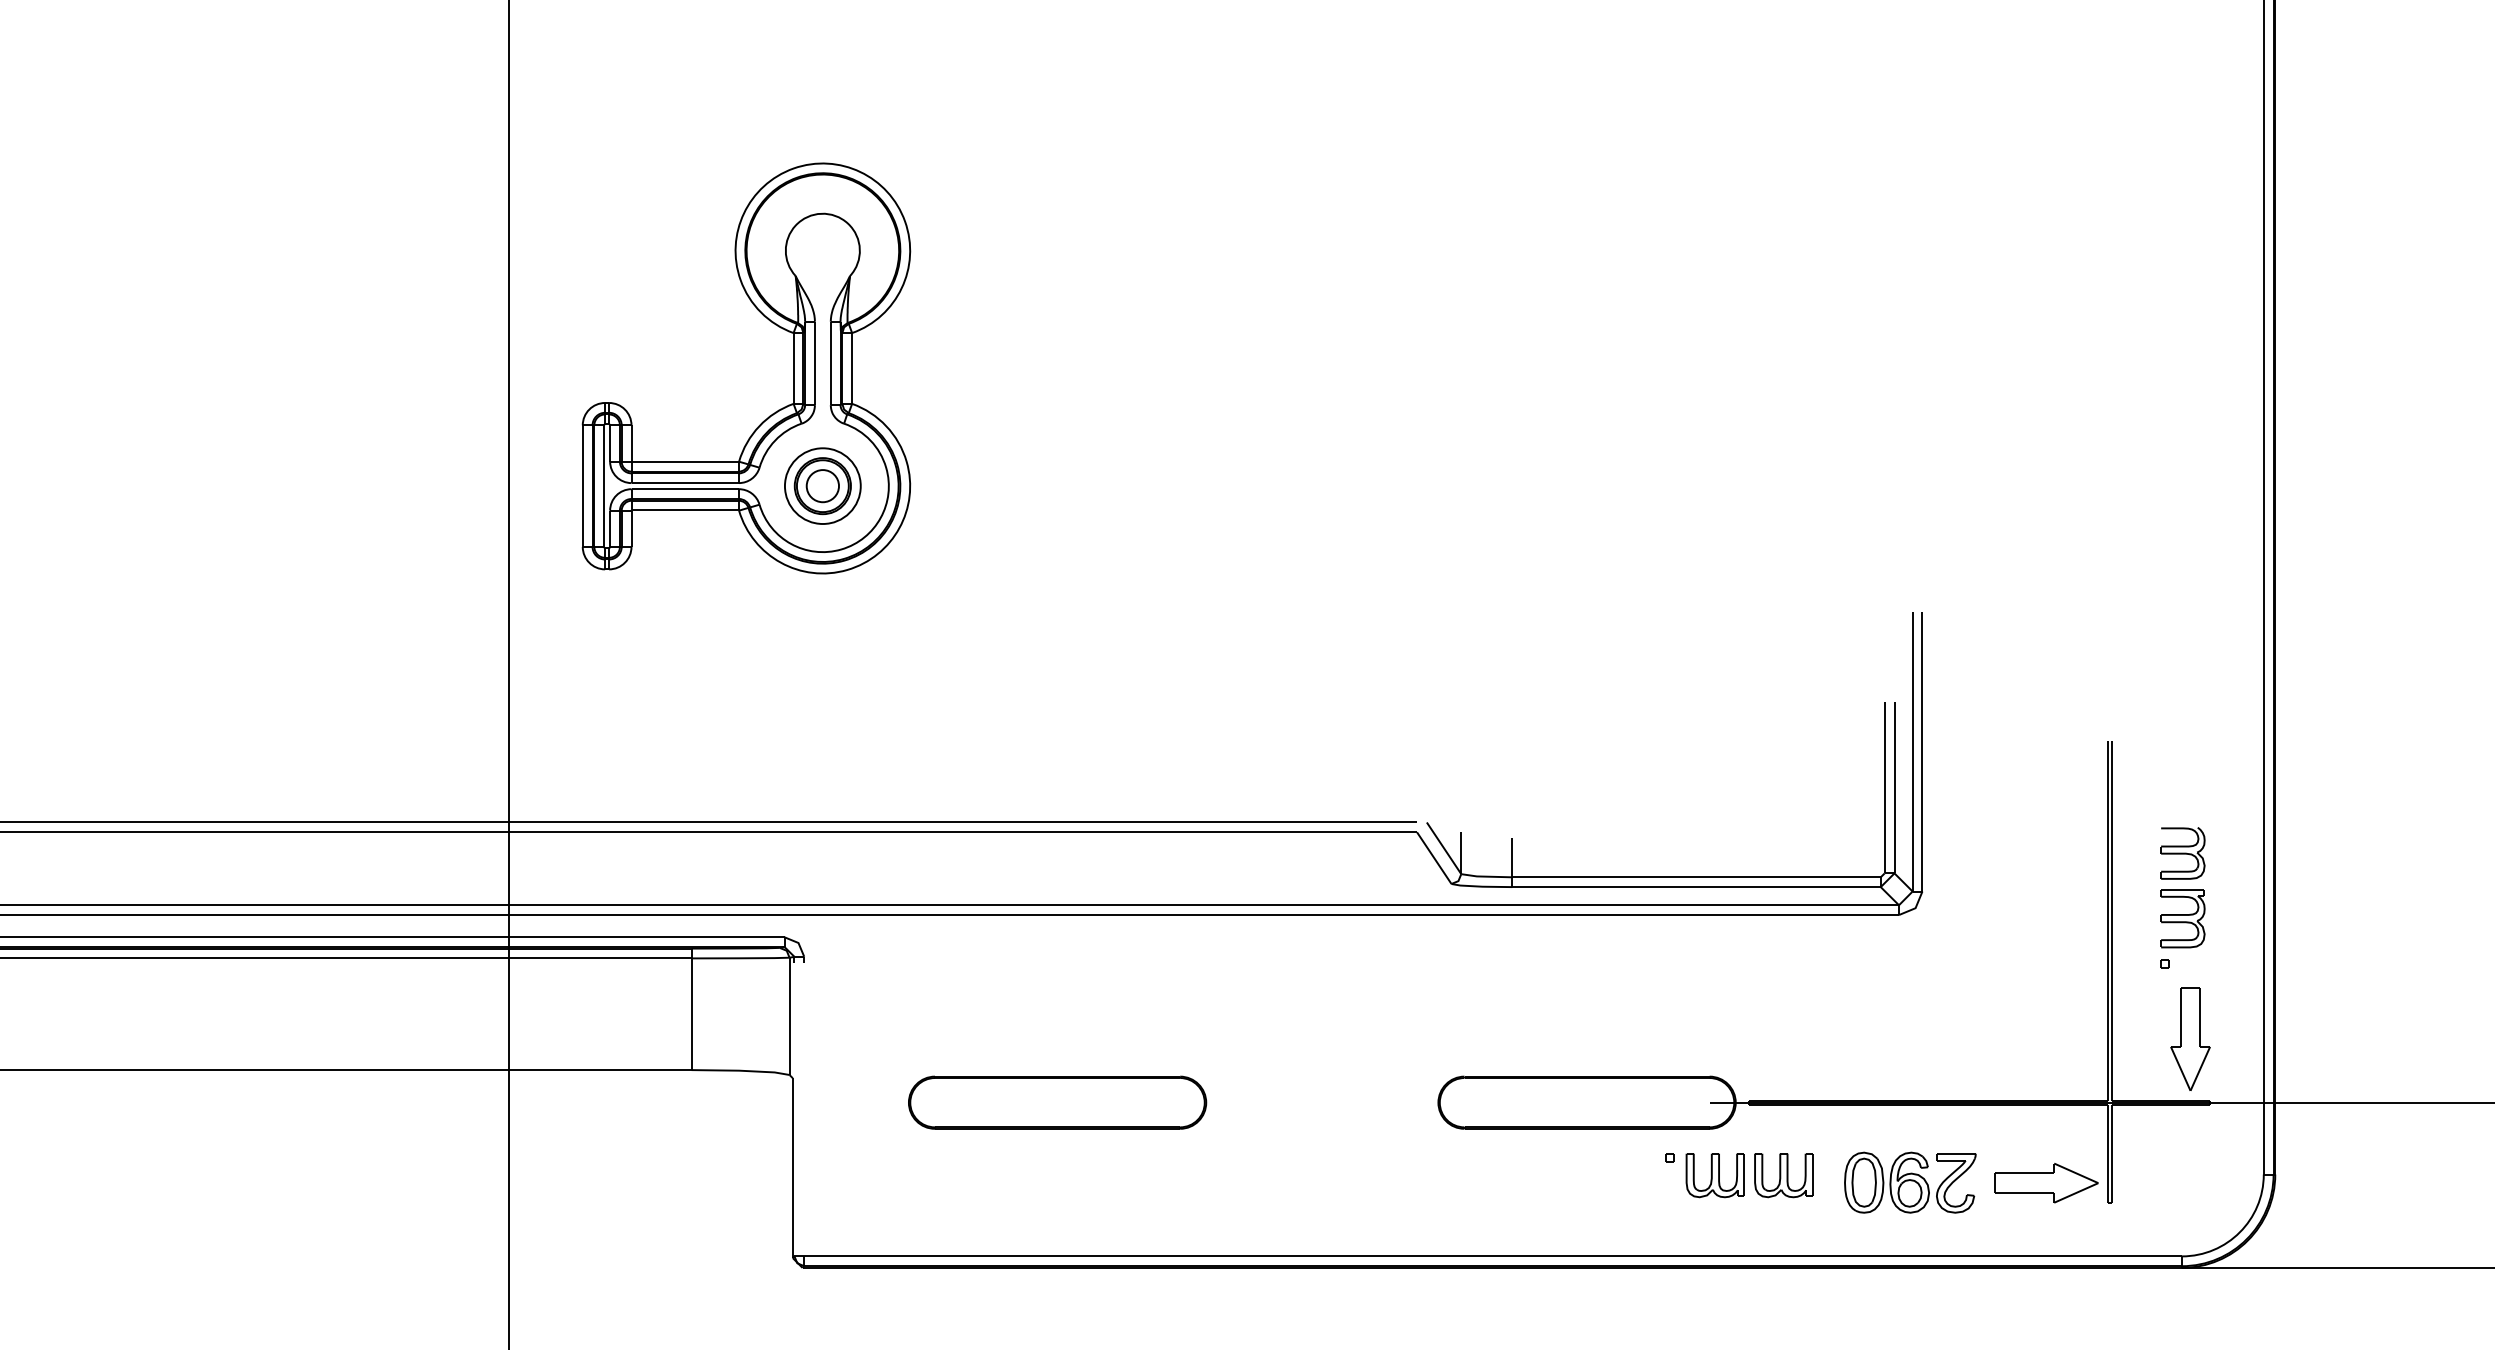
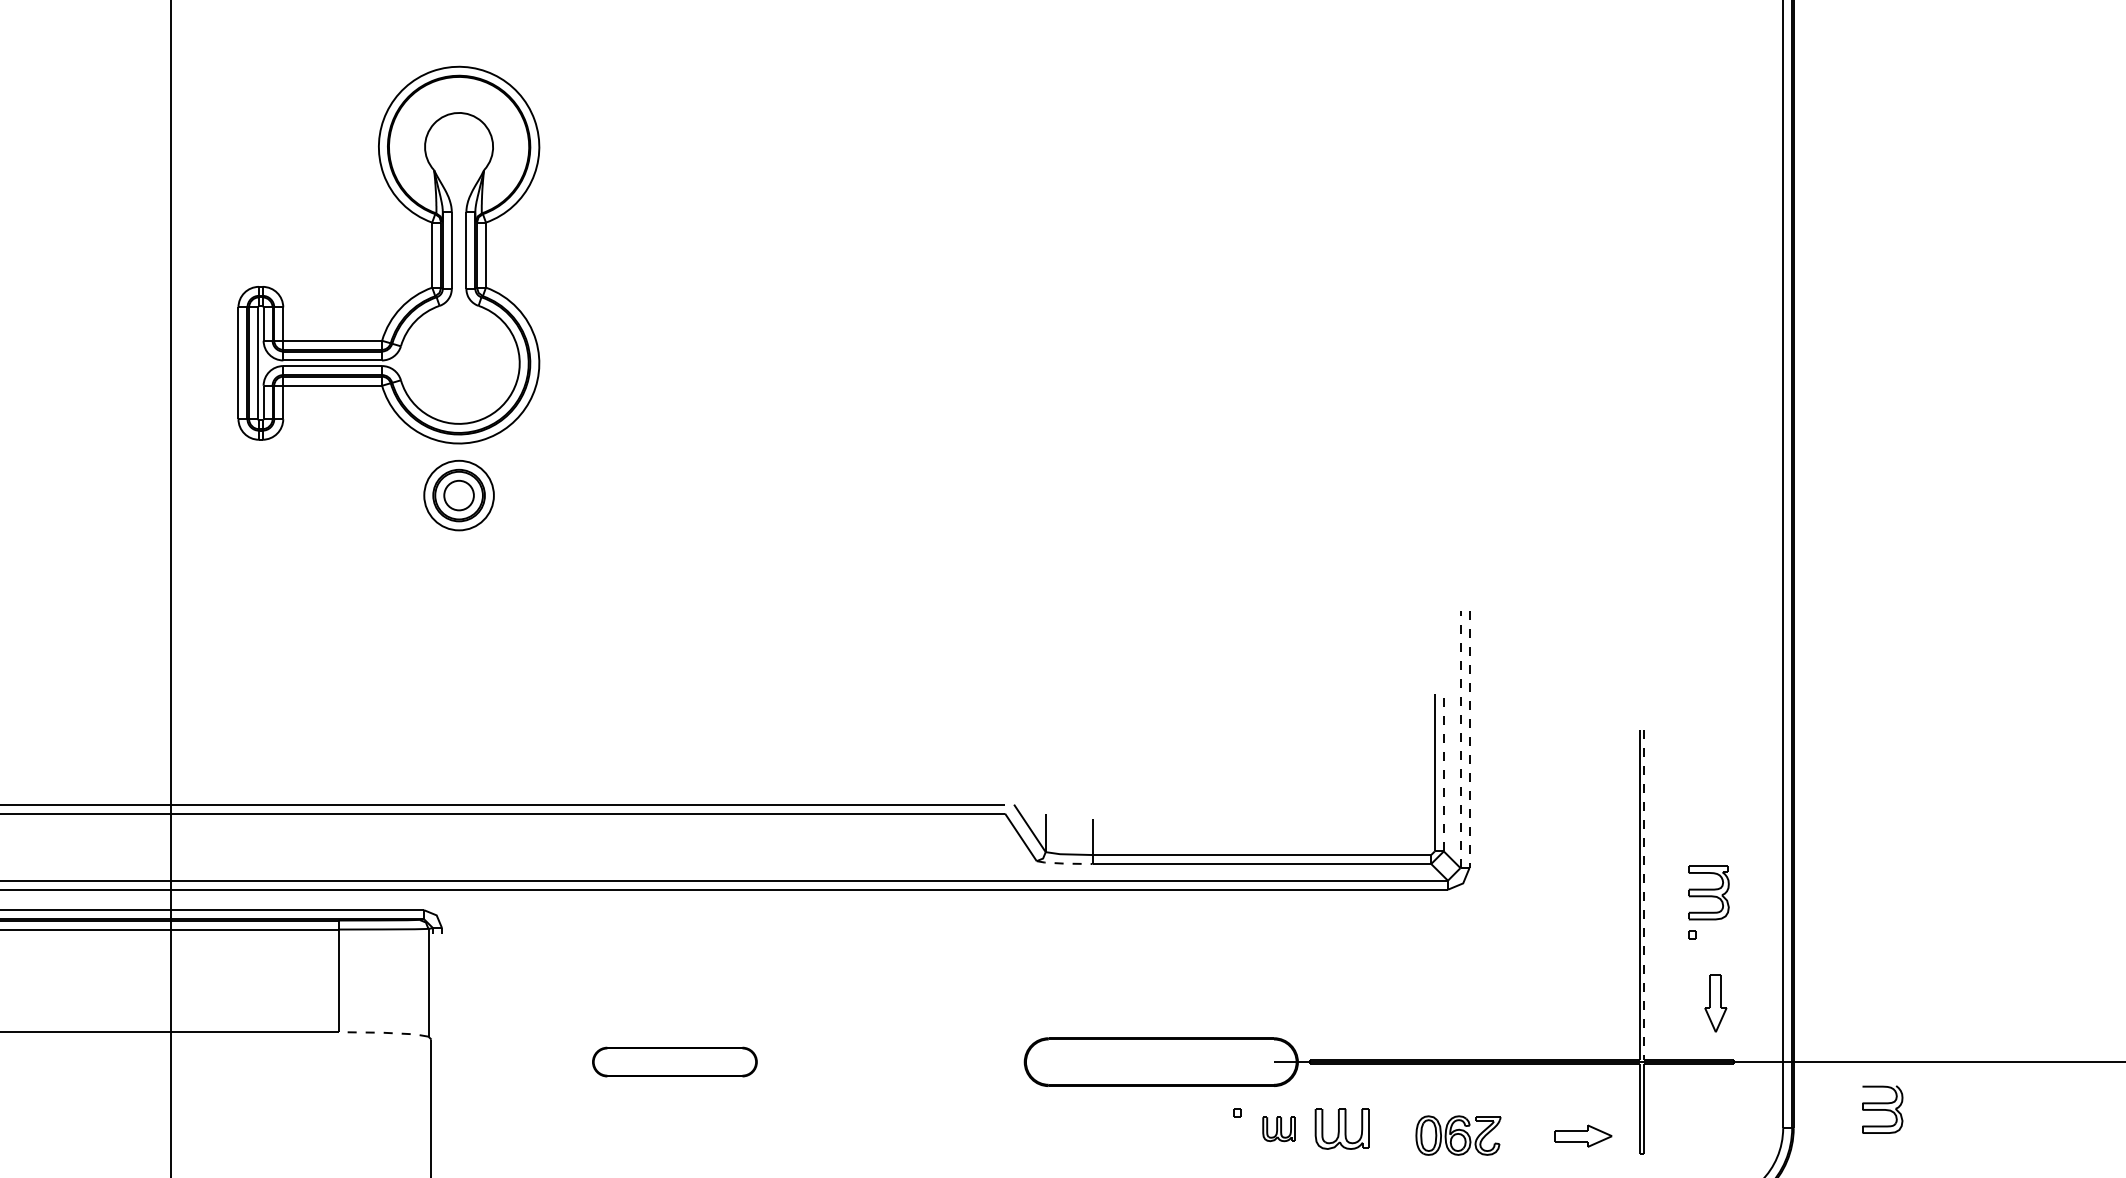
part: (793, 368) -> (432, 255), moved
line: (1912, 751) -> (1460, 739), solid -> dashed
line: (1922, 751) -> (1469, 739), solid -> dashed
line: (1894, 787) -> (1443, 772), solid -> dashed
part: (2182, 853) -> (1882, 1109), moved
line: (1481, 886) -> (1064, 863), solid -> dashed
line: (2112, 921) -> (1644, 895), solid -> dashed
part: (2190, 1038) -> (1715, 1003), size x0.6
line: (741, 1070) -> (384, 1032), solid -> dashed
part: (1057, 1102) -> (674, 1061), size x0.6
part: (1714, 1175) -> (1278, 1129), size x0.6
part: (1910, 1182) -> (1458, 1135), size x0.7
part: (2046, 1183) -> (1583, 1136), size x0.6

